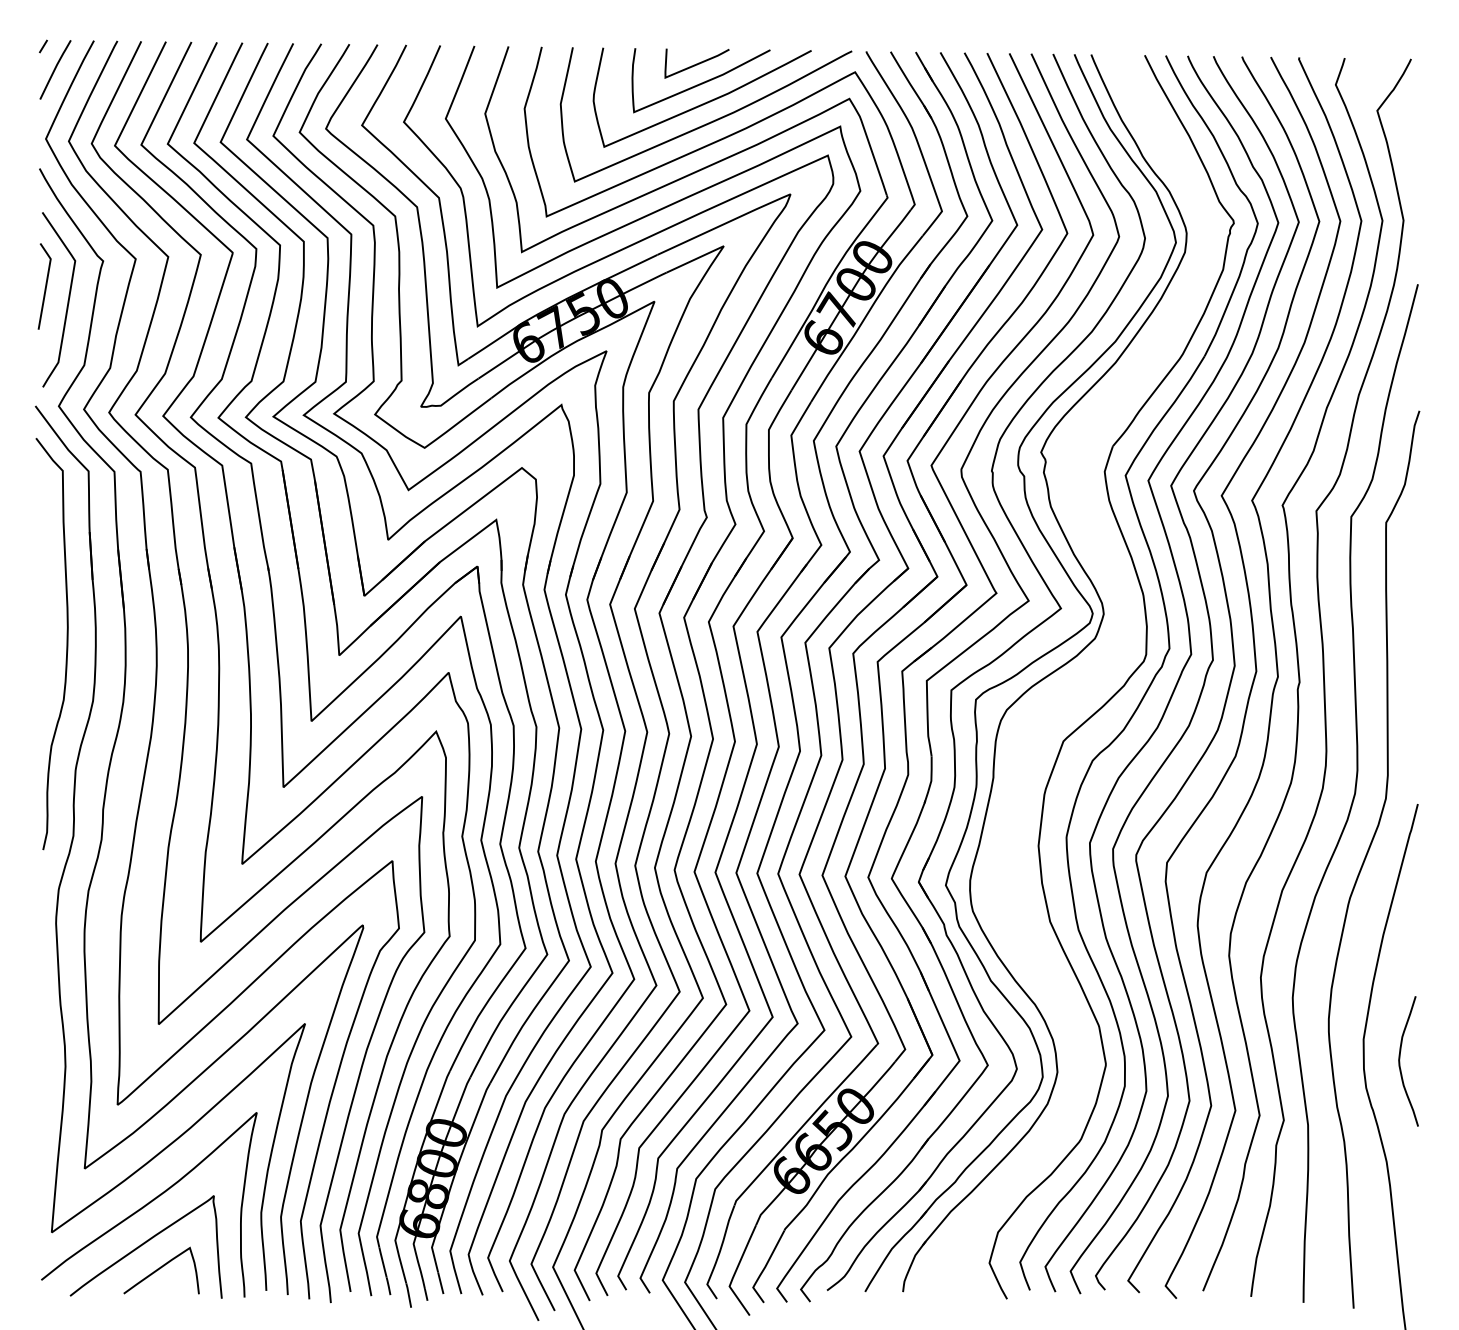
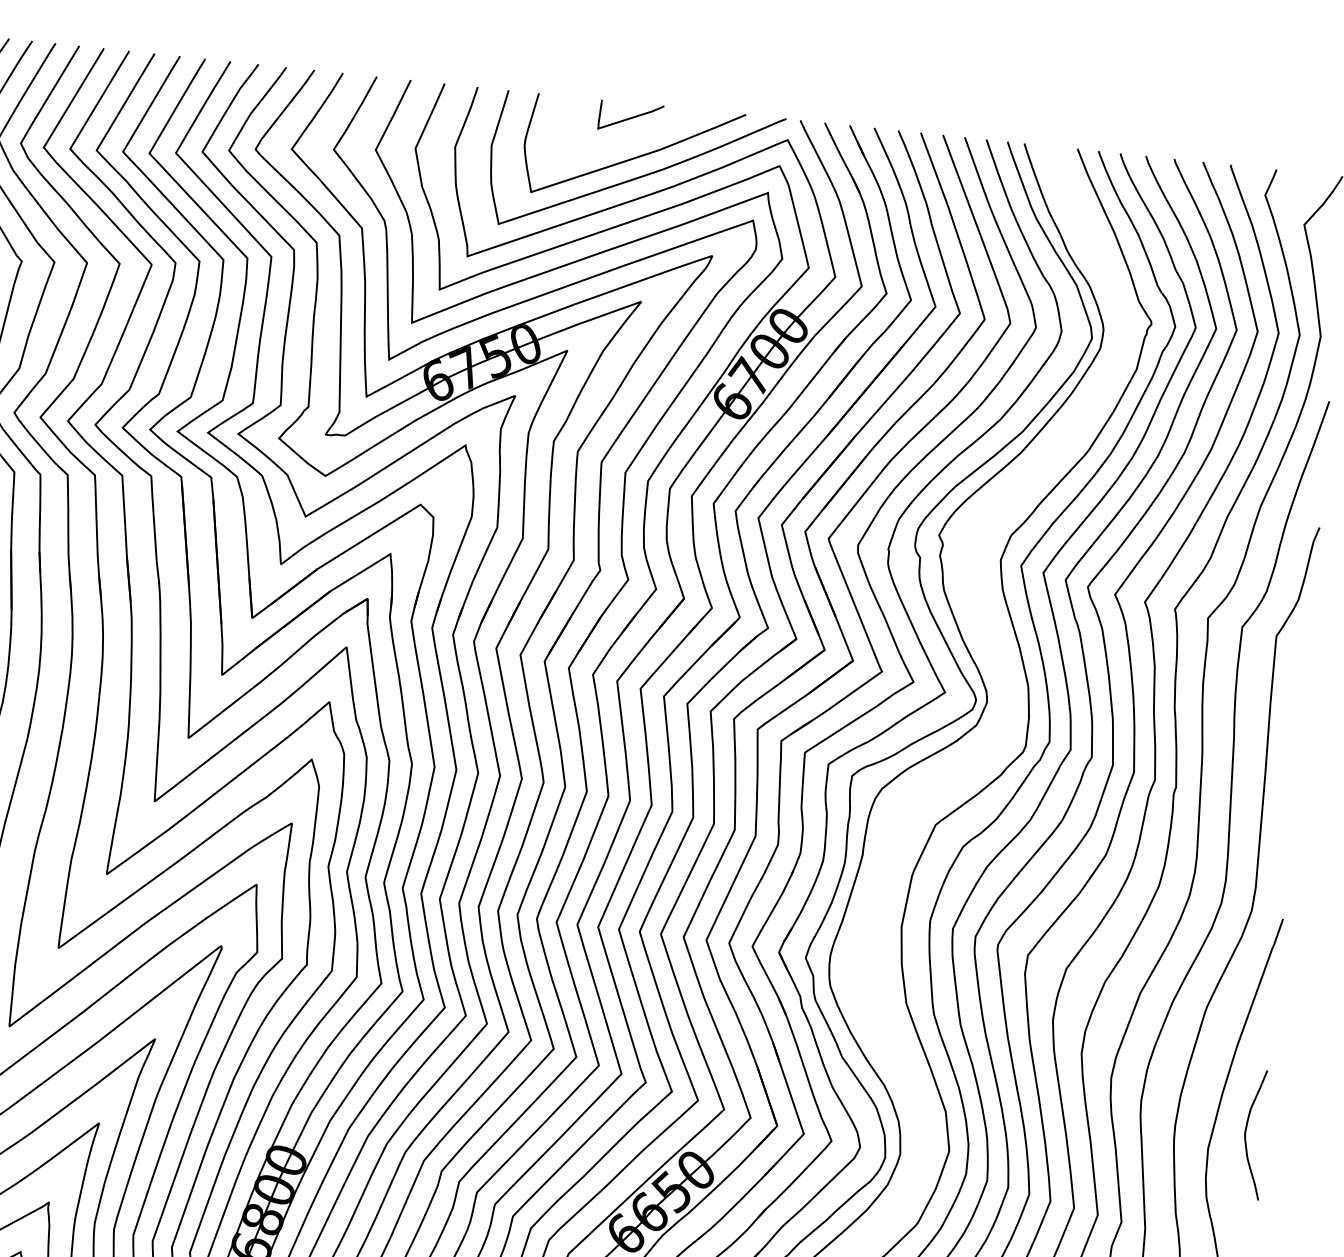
curve: (701, 82) -> (633, 136), removed
curve: (1400, 1061) -> (1246, 1134), moved

